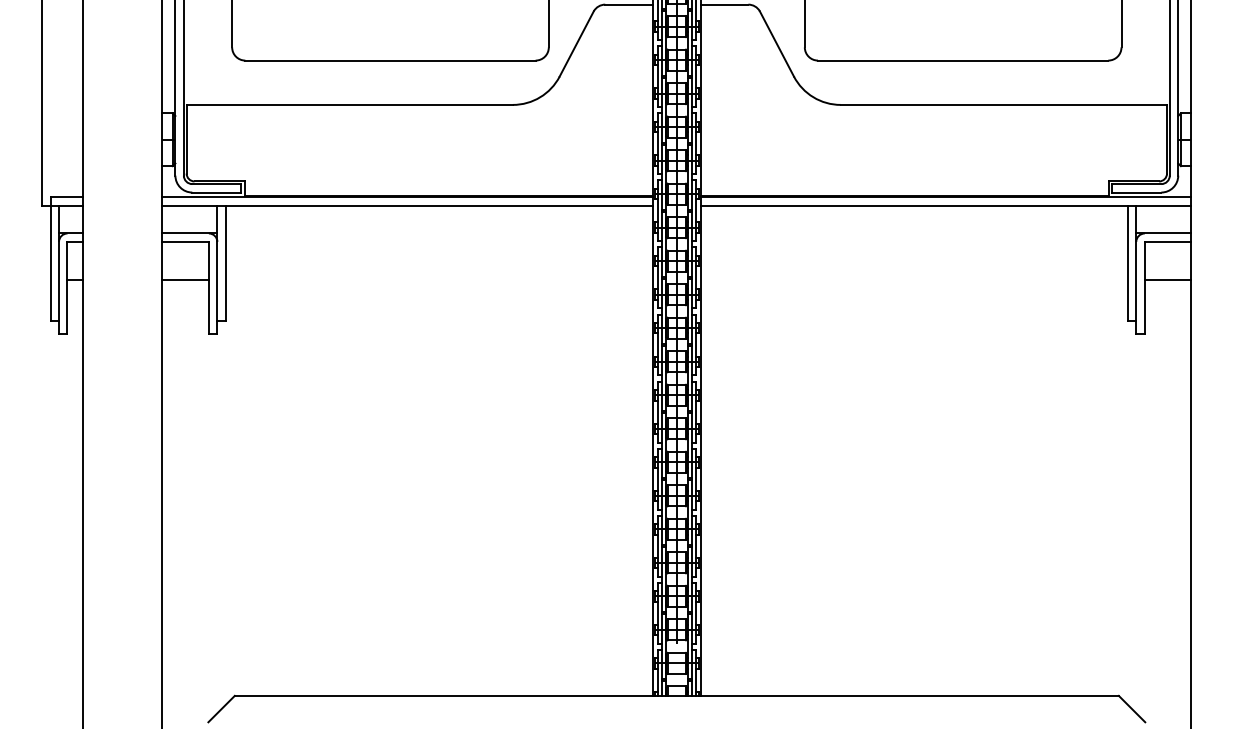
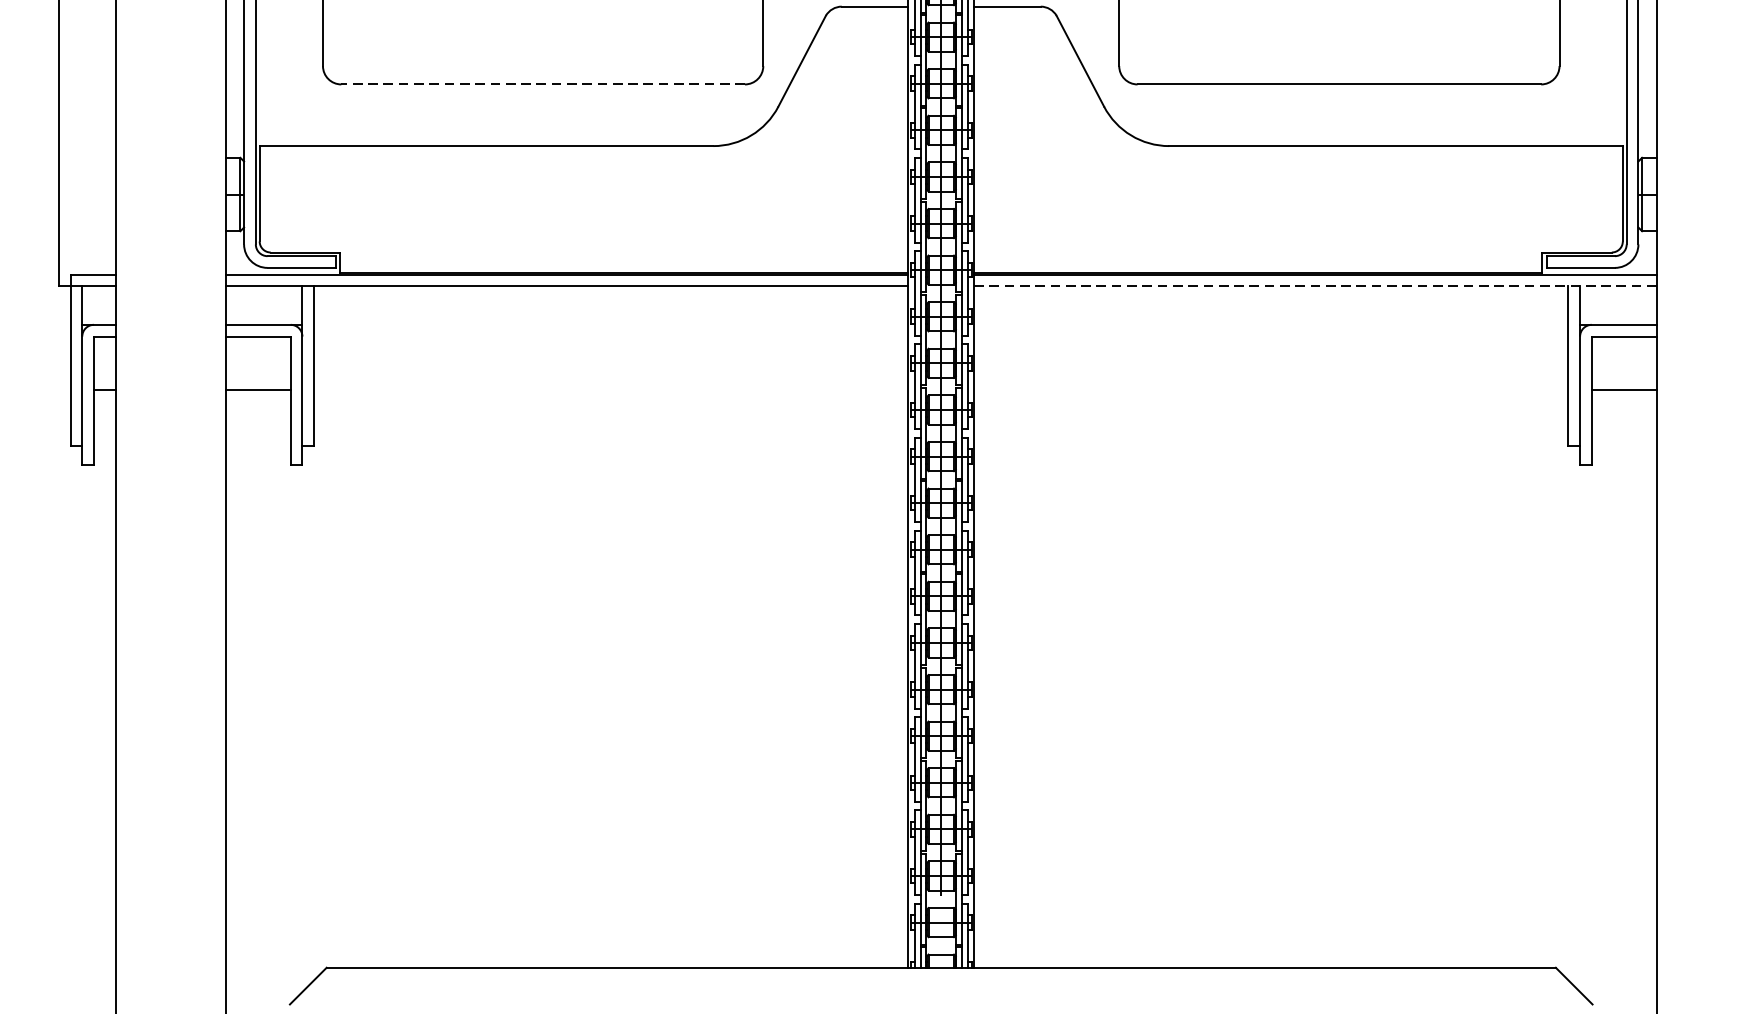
line: (390, 60) -> (543, 84), solid -> dashed
line: (945, 205) -> (1314, 285), solid -> dashed

